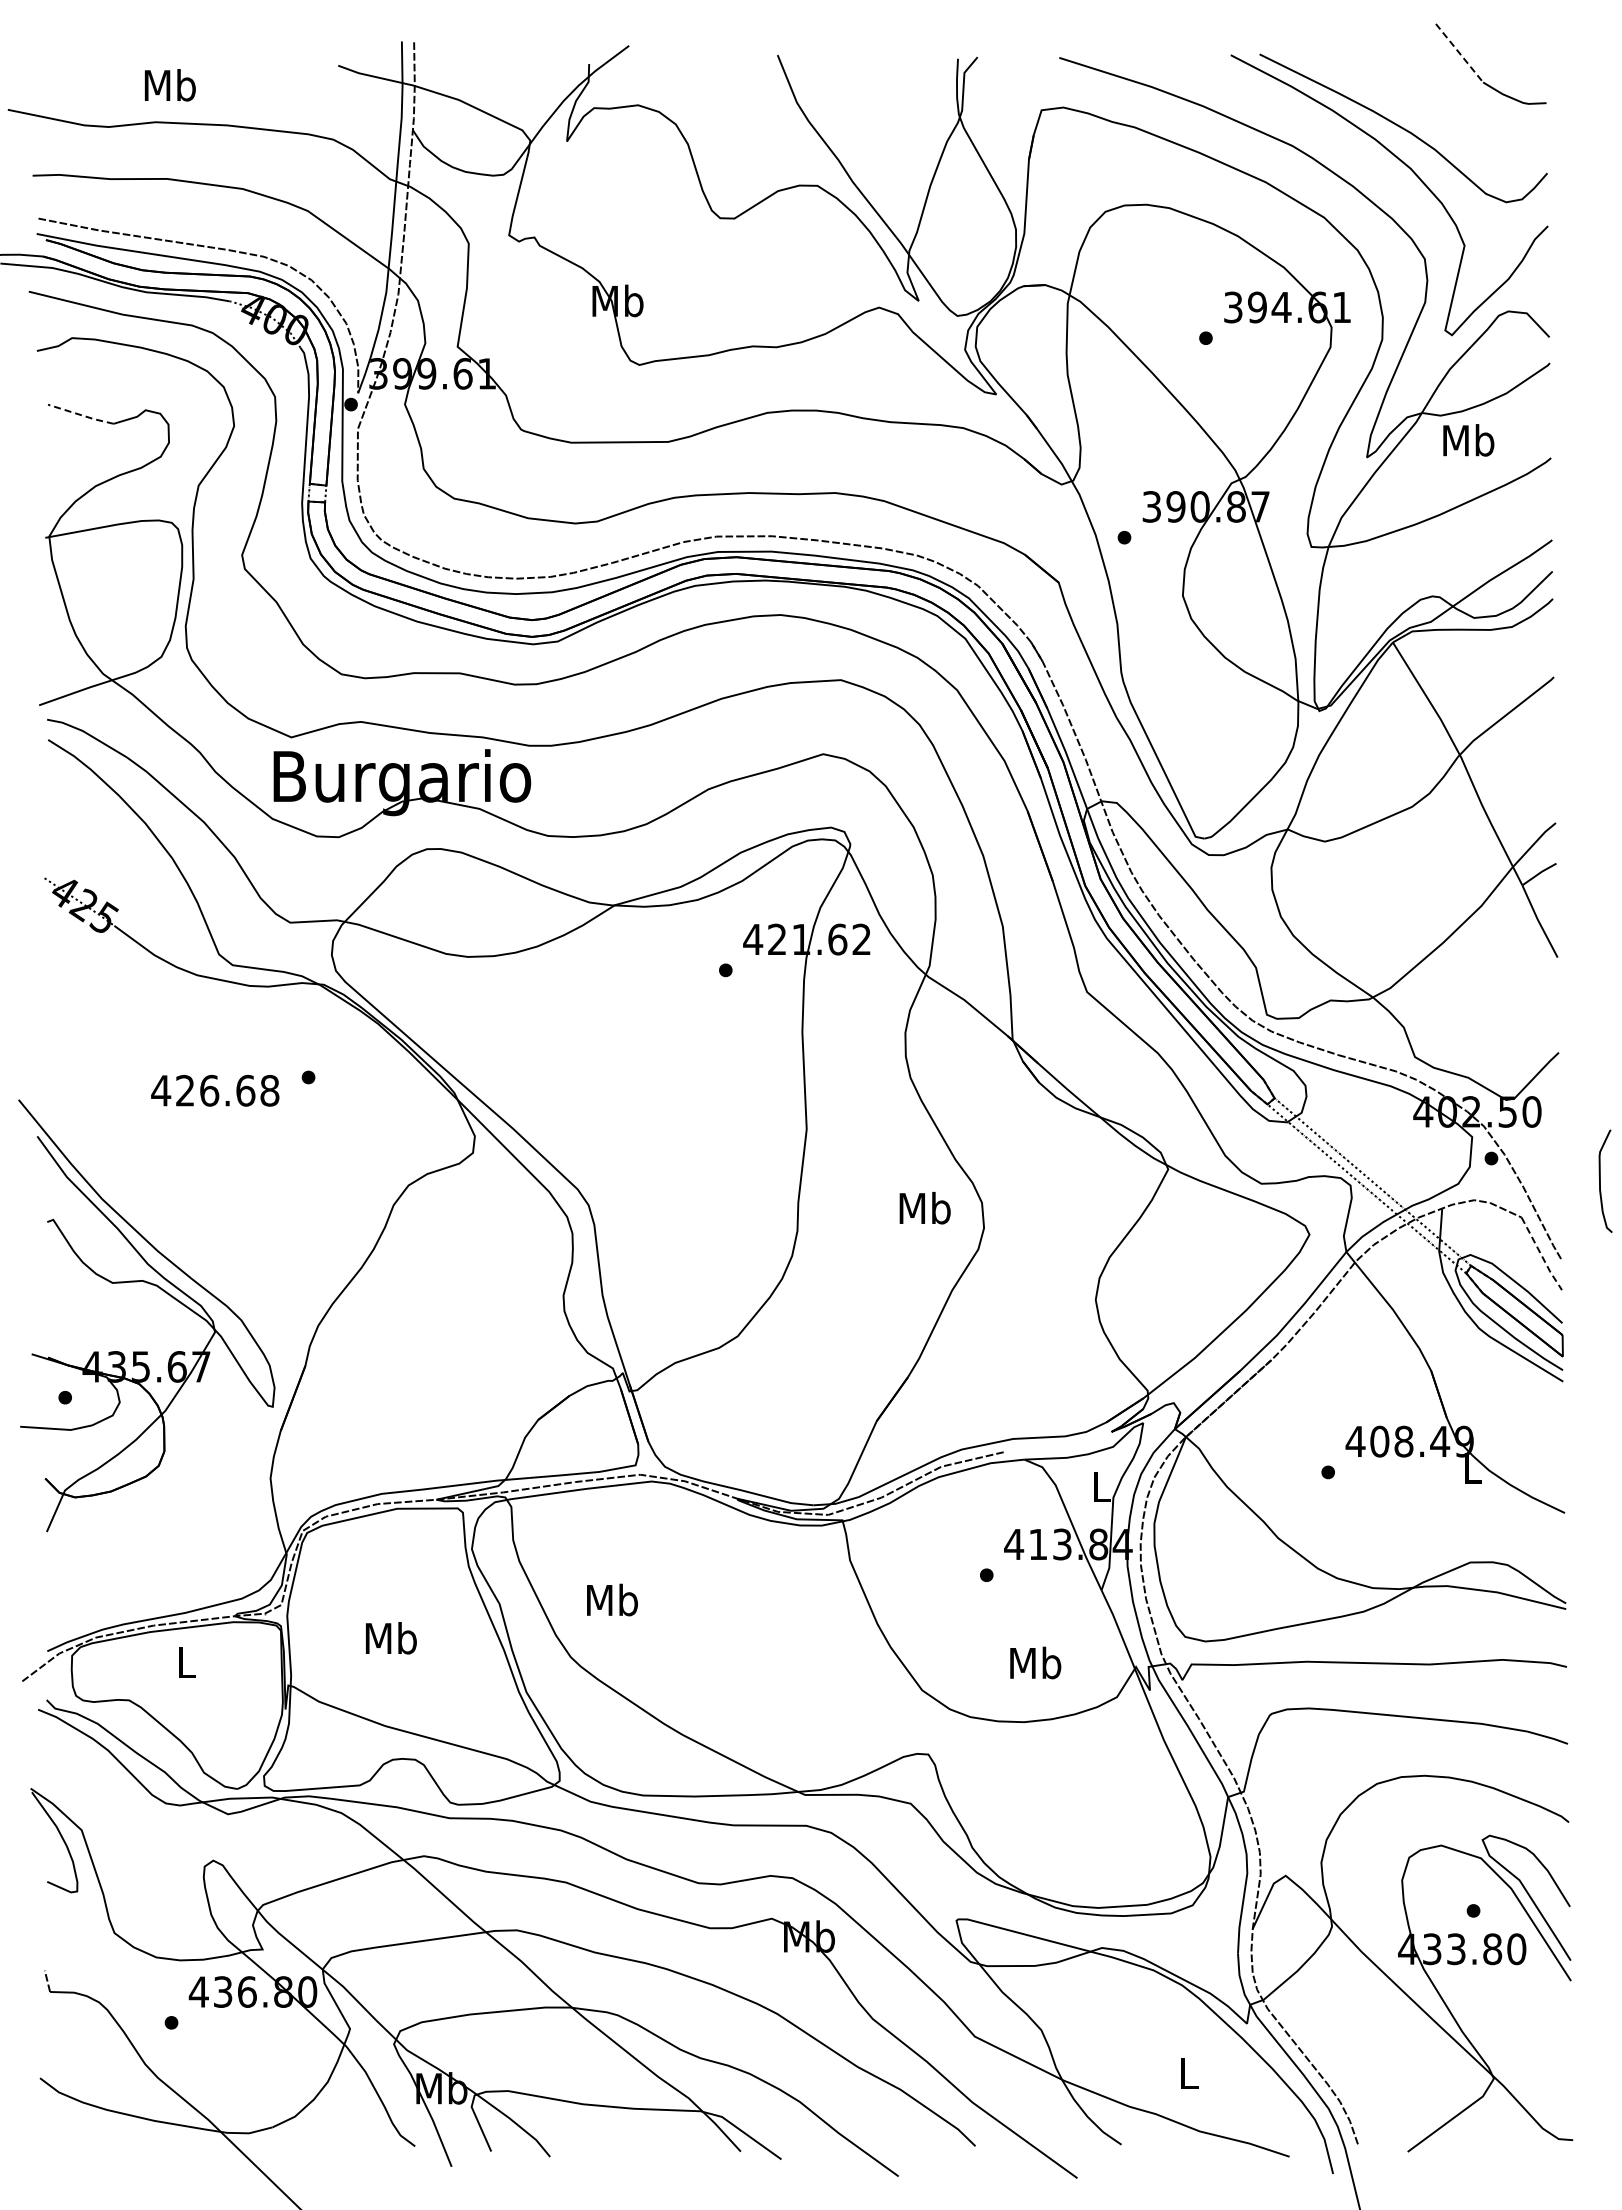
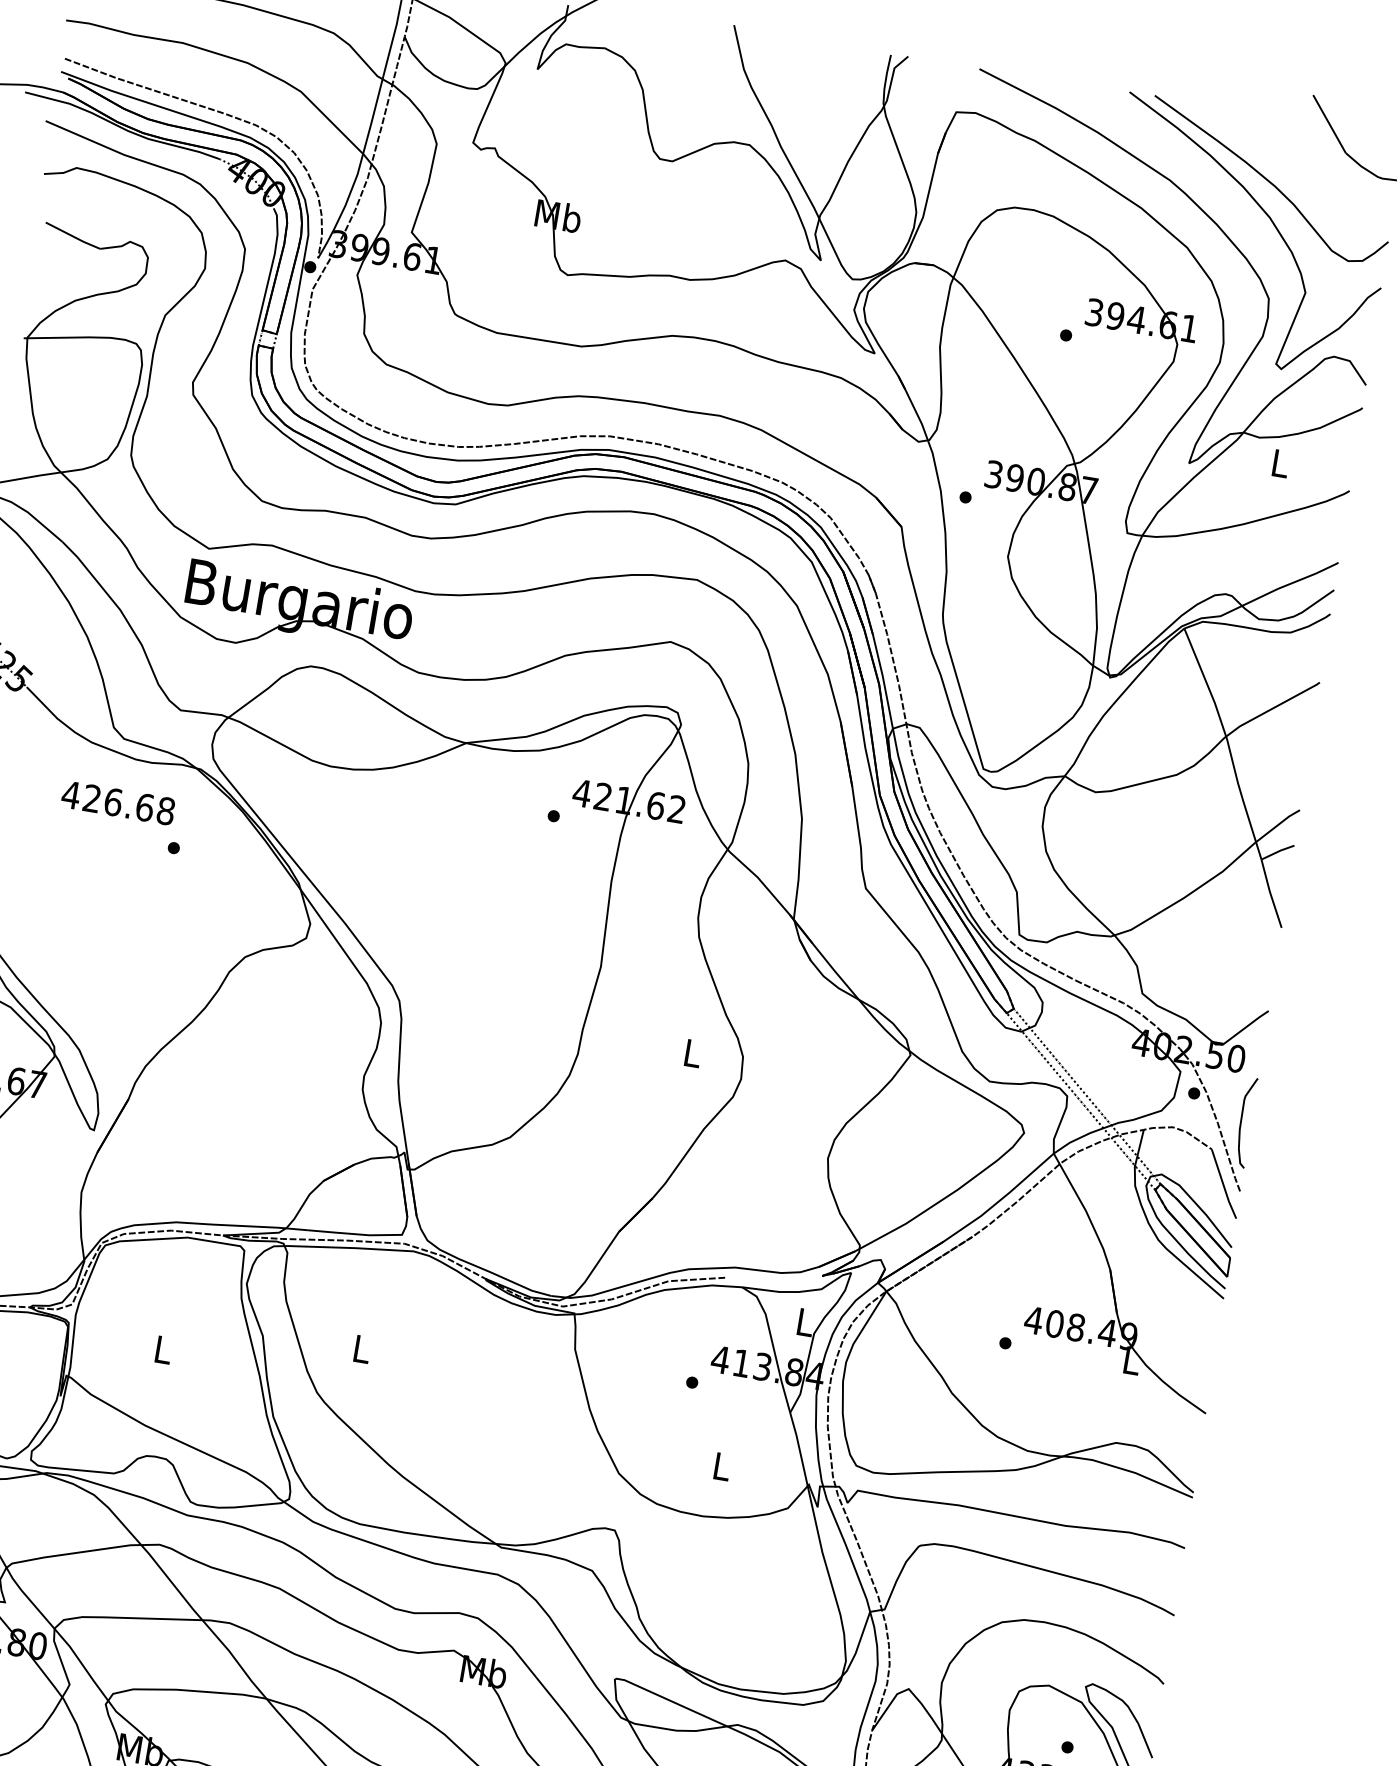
line: (1459, 53) -> (1329, 124), dashed -> solid
line: (80, 415) -> (72, 236), dashed -> solid
text: (1468, 440) -> (1280, 463), Mb -> L
text: (215, 1090) -> (118, 802), moved
curve: (1600, 1180) -> (1241, 1121), moved
text: (924, 1207) -> (692, 1052), Mb -> L
line: (1541, 1255) -> (1223, 1185), dashed -> solid
text: (612, 1599) -> (362, 1348), Mb -> L
text: (391, 1638) -> (163, 1349), Mb -> L
text: (1035, 1662) -> (721, 1465), Mb -> L

